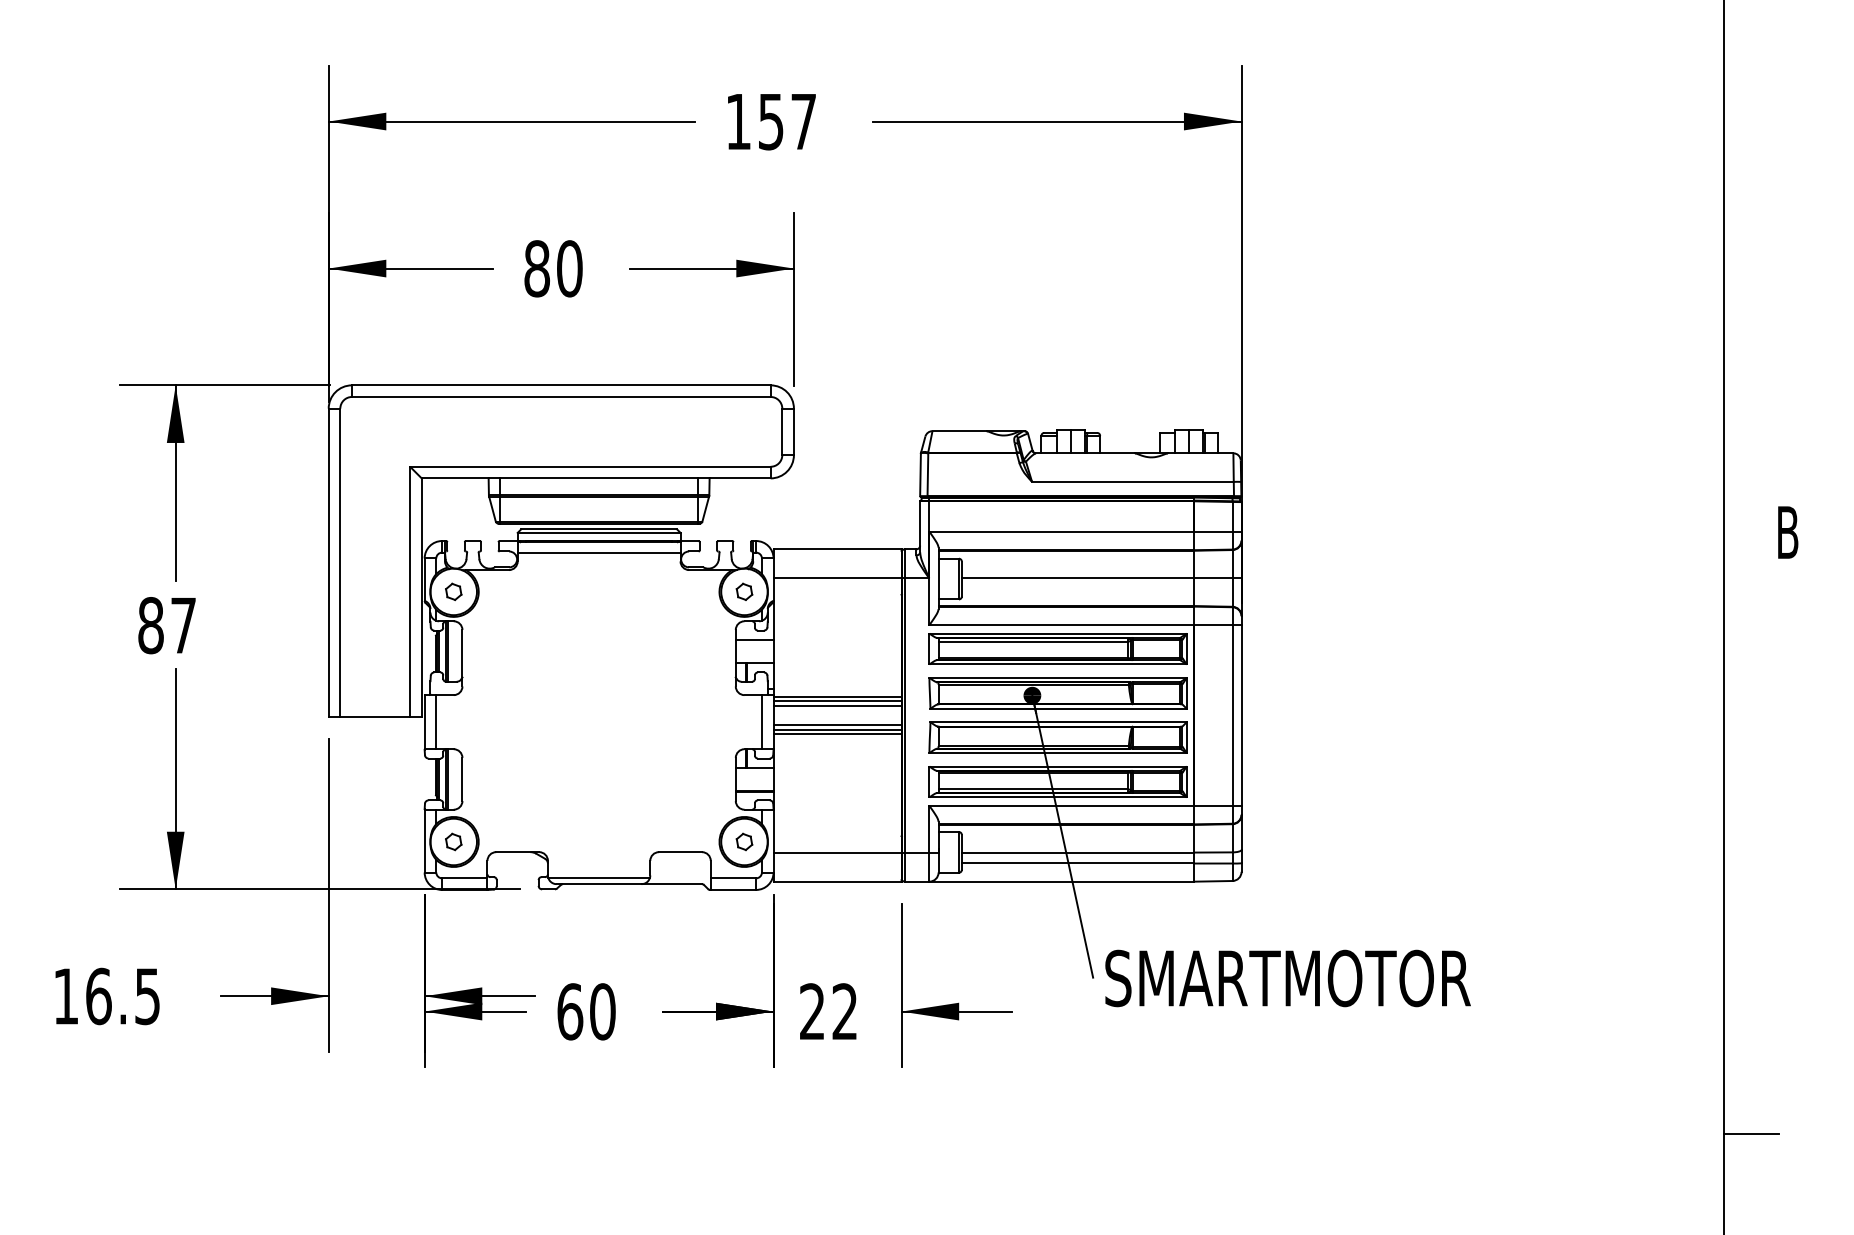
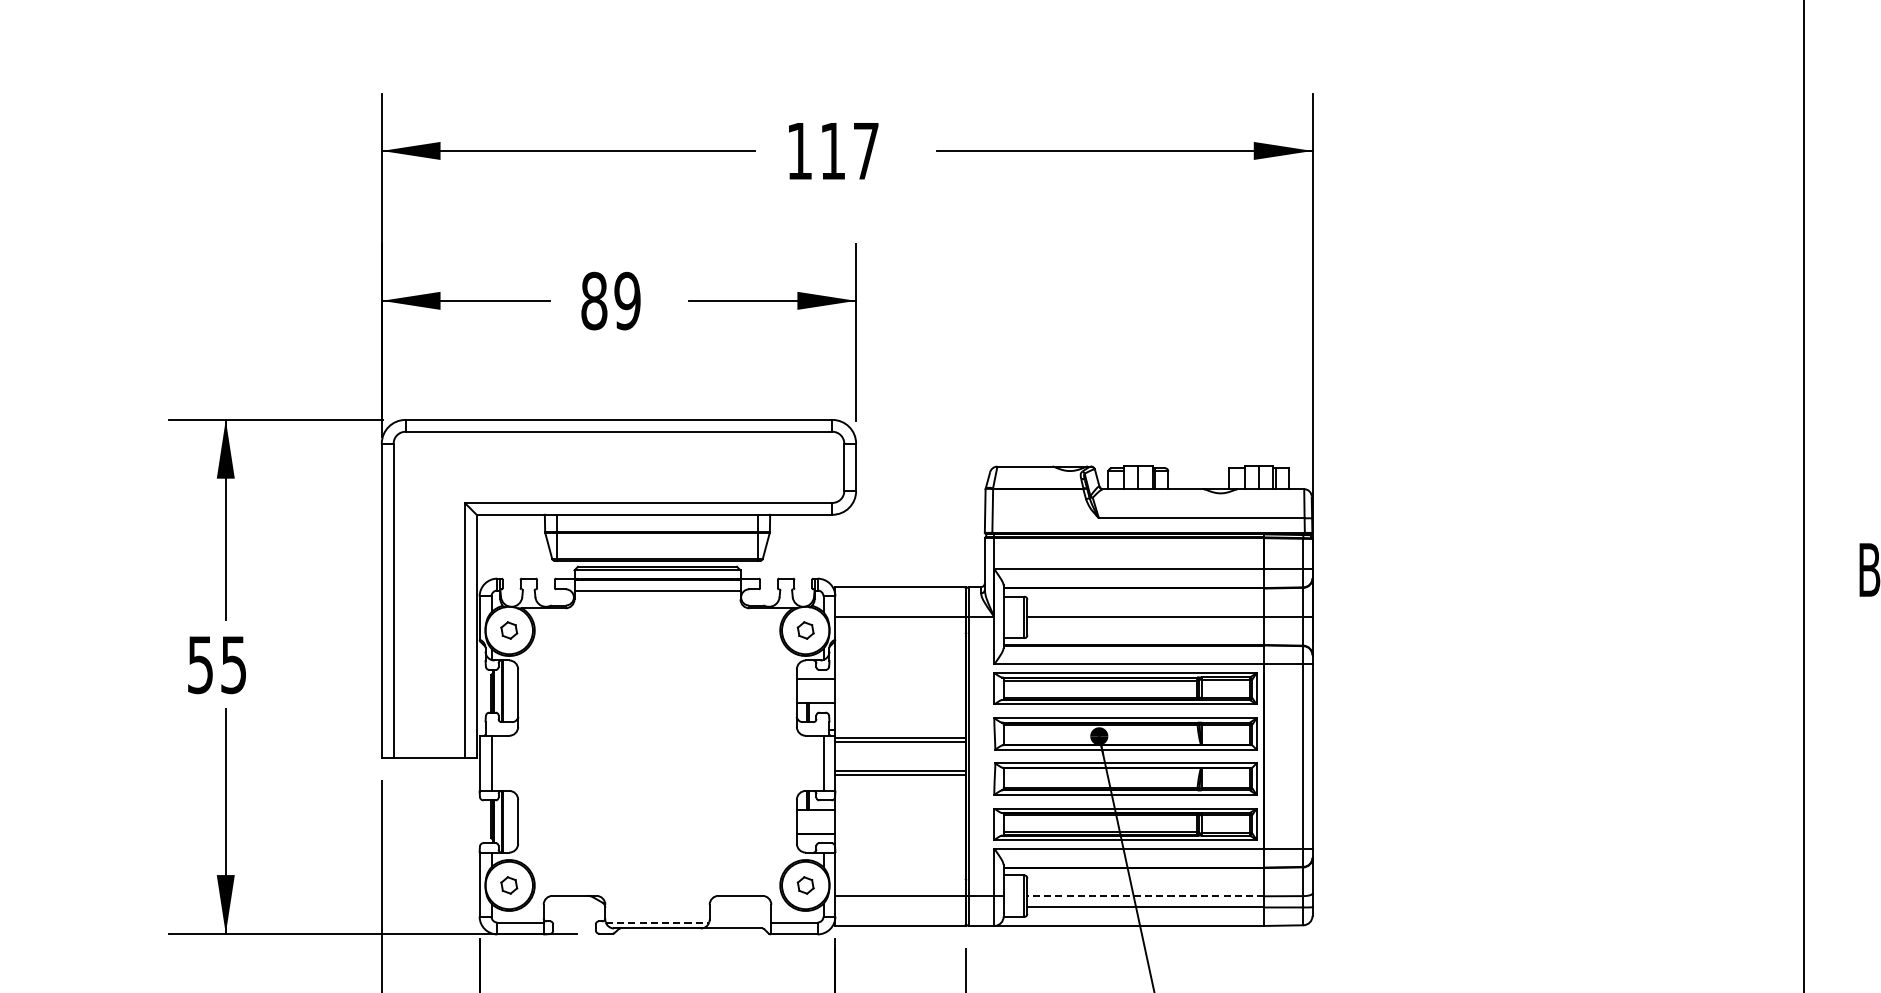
text: (771, 122) -> (833, 151), 157 -> 117
text: (569, 268) -> (627, 300), 80 -> 89
text: (166, 625) -> (216, 664), 87 -> 55
line: (837, 706) -> (900, 747), removed
line: (837, 724) -> (900, 765), removed
line: (1077, 852) -> (1145, 896), solid -> dashed
line: (599, 878) -> (657, 922), solid -> dashed

